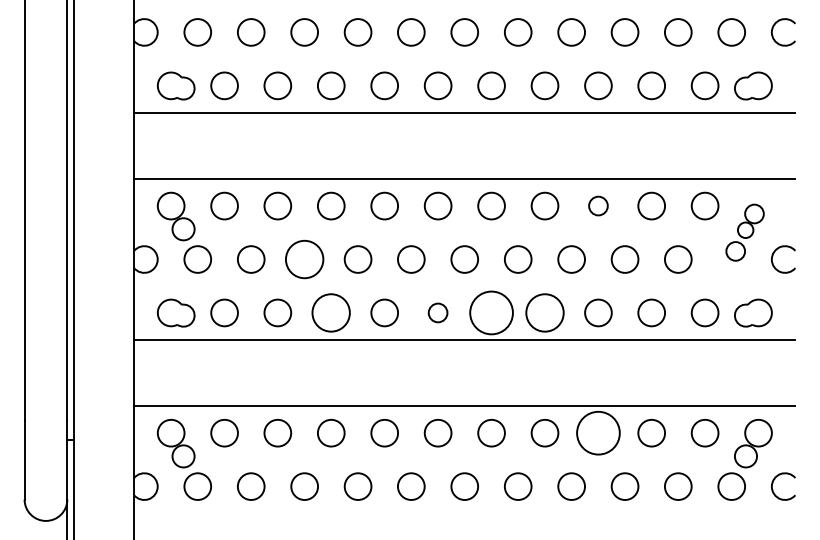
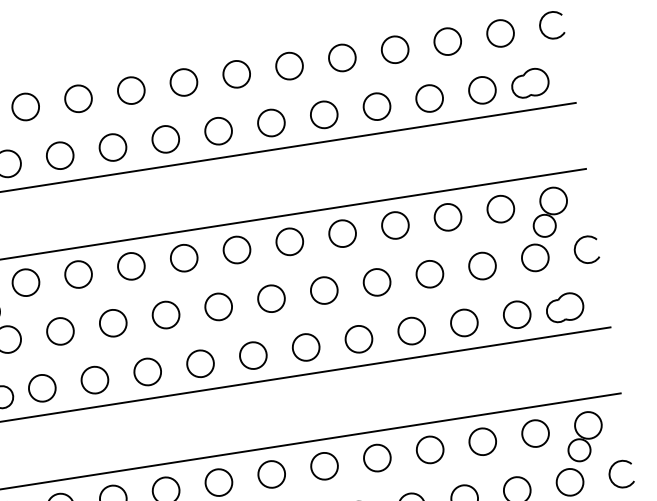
circle: (598, 205) -> (395, 224), size x1.43
part: (744, 232) -> (543, 229), size x1.43
circle: (304, 259) -> (113, 323), size x0.71
circle: (331, 312) -> (147, 371), size x0.71
circle: (437, 312) -> (252, 355), size x1.43
circle: (491, 312) -> (306, 347), size x0.62
circle: (544, 312) -> (358, 338), size x0.71
circle: (598, 432) -> (430, 449), size x0.62

